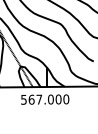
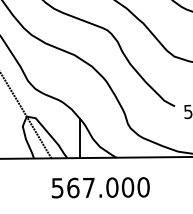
text: (45, 99) -> (101, 187), moved

